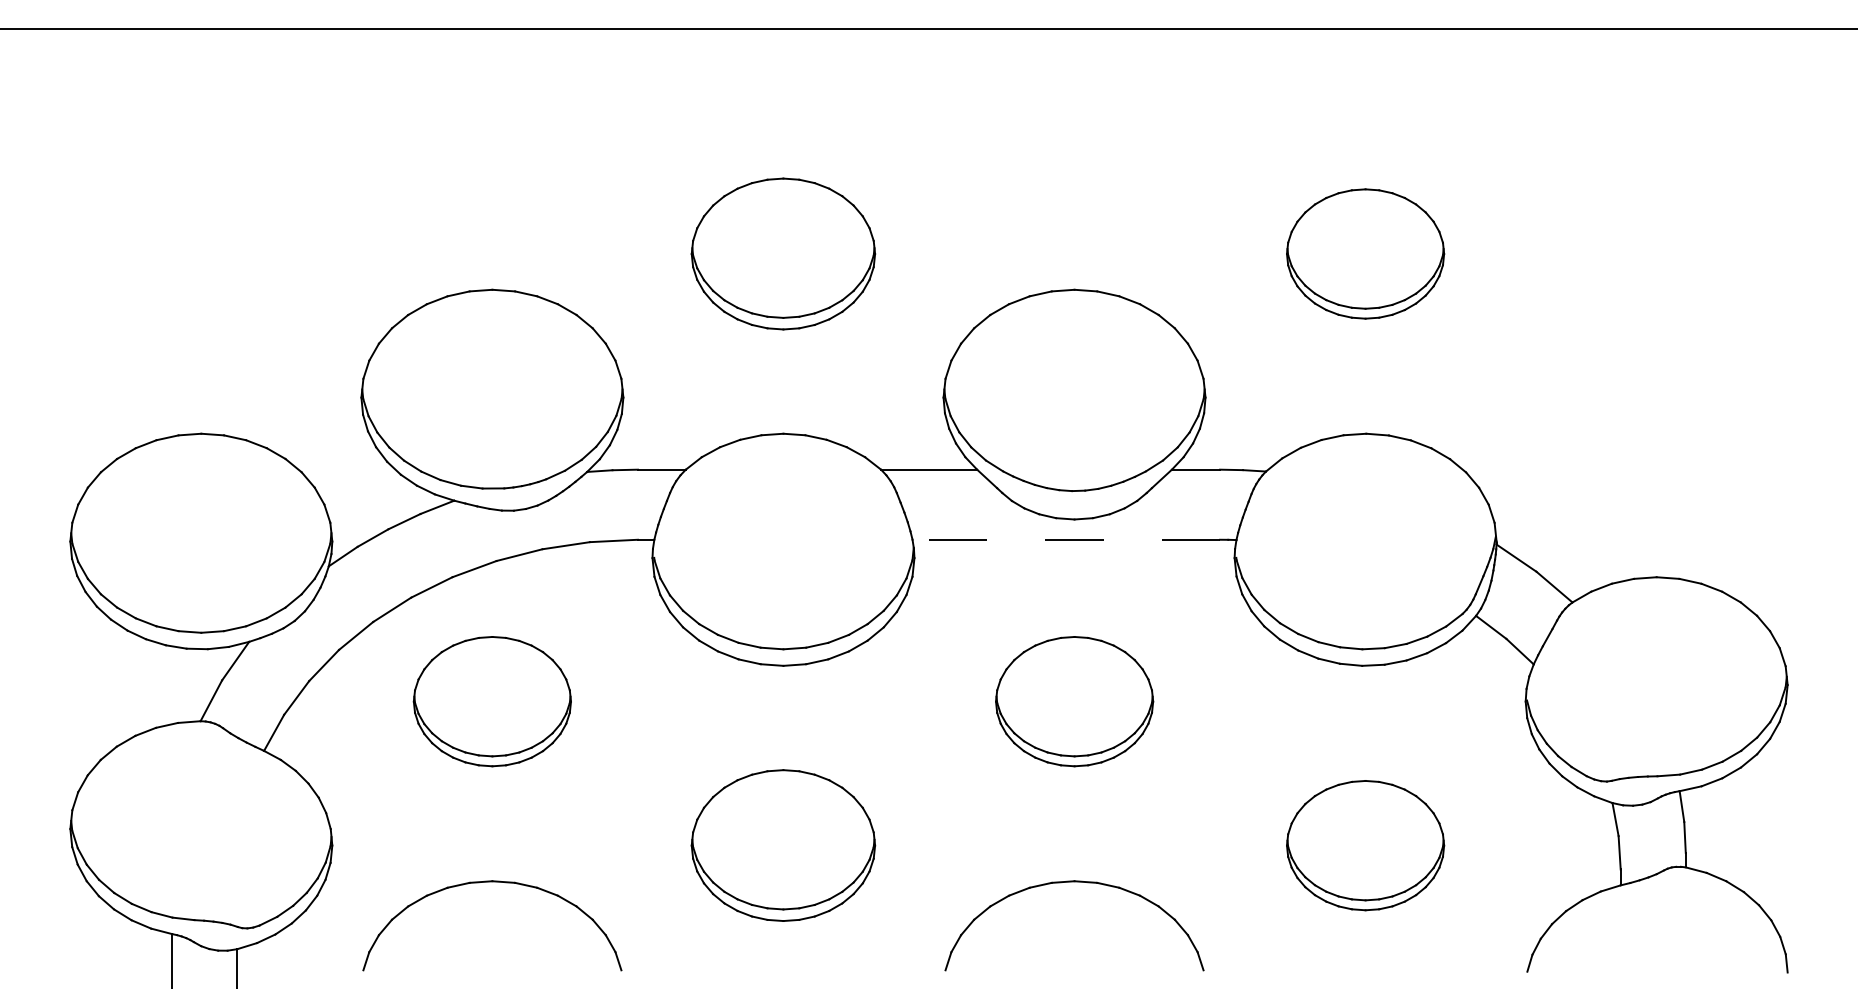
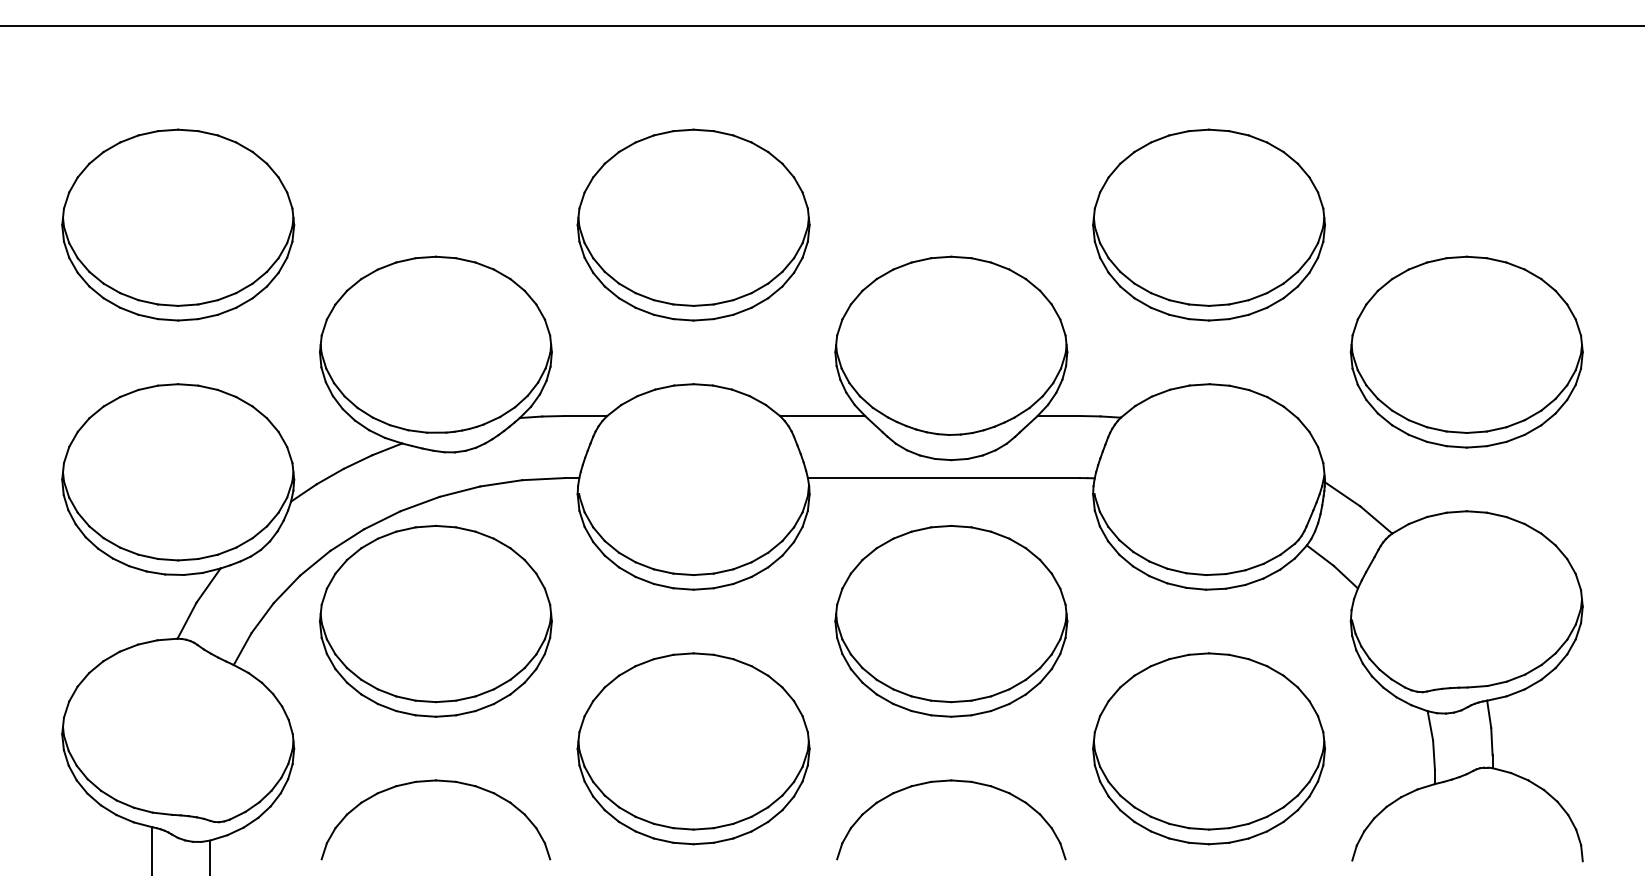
part: (201, 253) -> (178, 224), added
part: (783, 253) -> (693, 224), size x1.43
part: (1364, 253) -> (1208, 224), size x1.67
part: (1656, 396) -> (1466, 351), added
line: (1065, 540) -> (943, 478), dashed -> solid
part: (491, 701) -> (435, 621), size x1.67
part: (1074, 701) -> (951, 621), size x1.67
part: (783, 845) -> (693, 748), size x1.43
part: (1364, 845) -> (1208, 748), size x1.67

